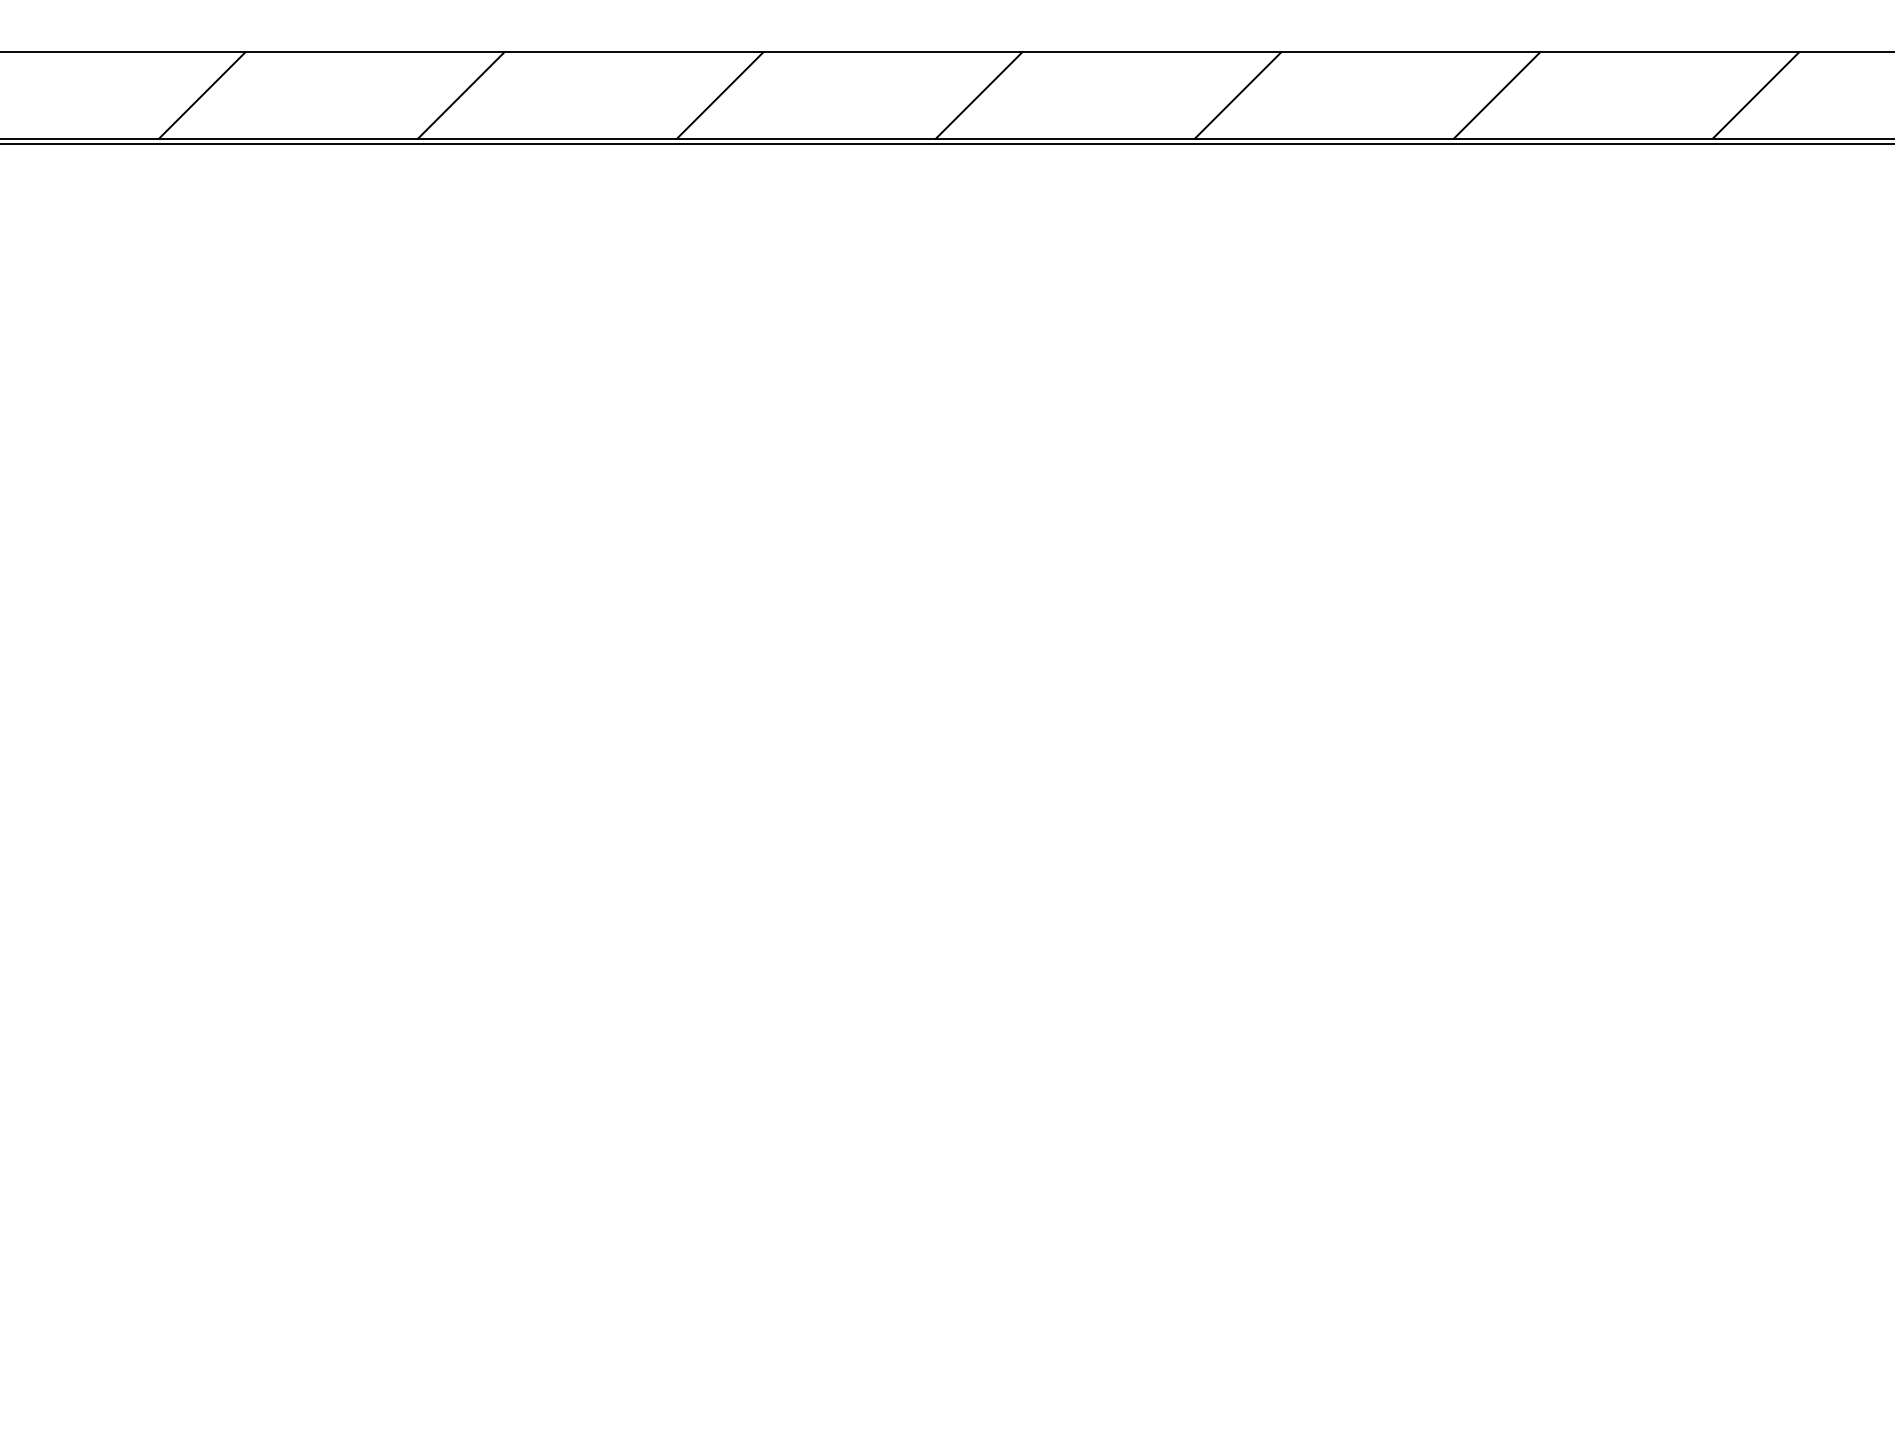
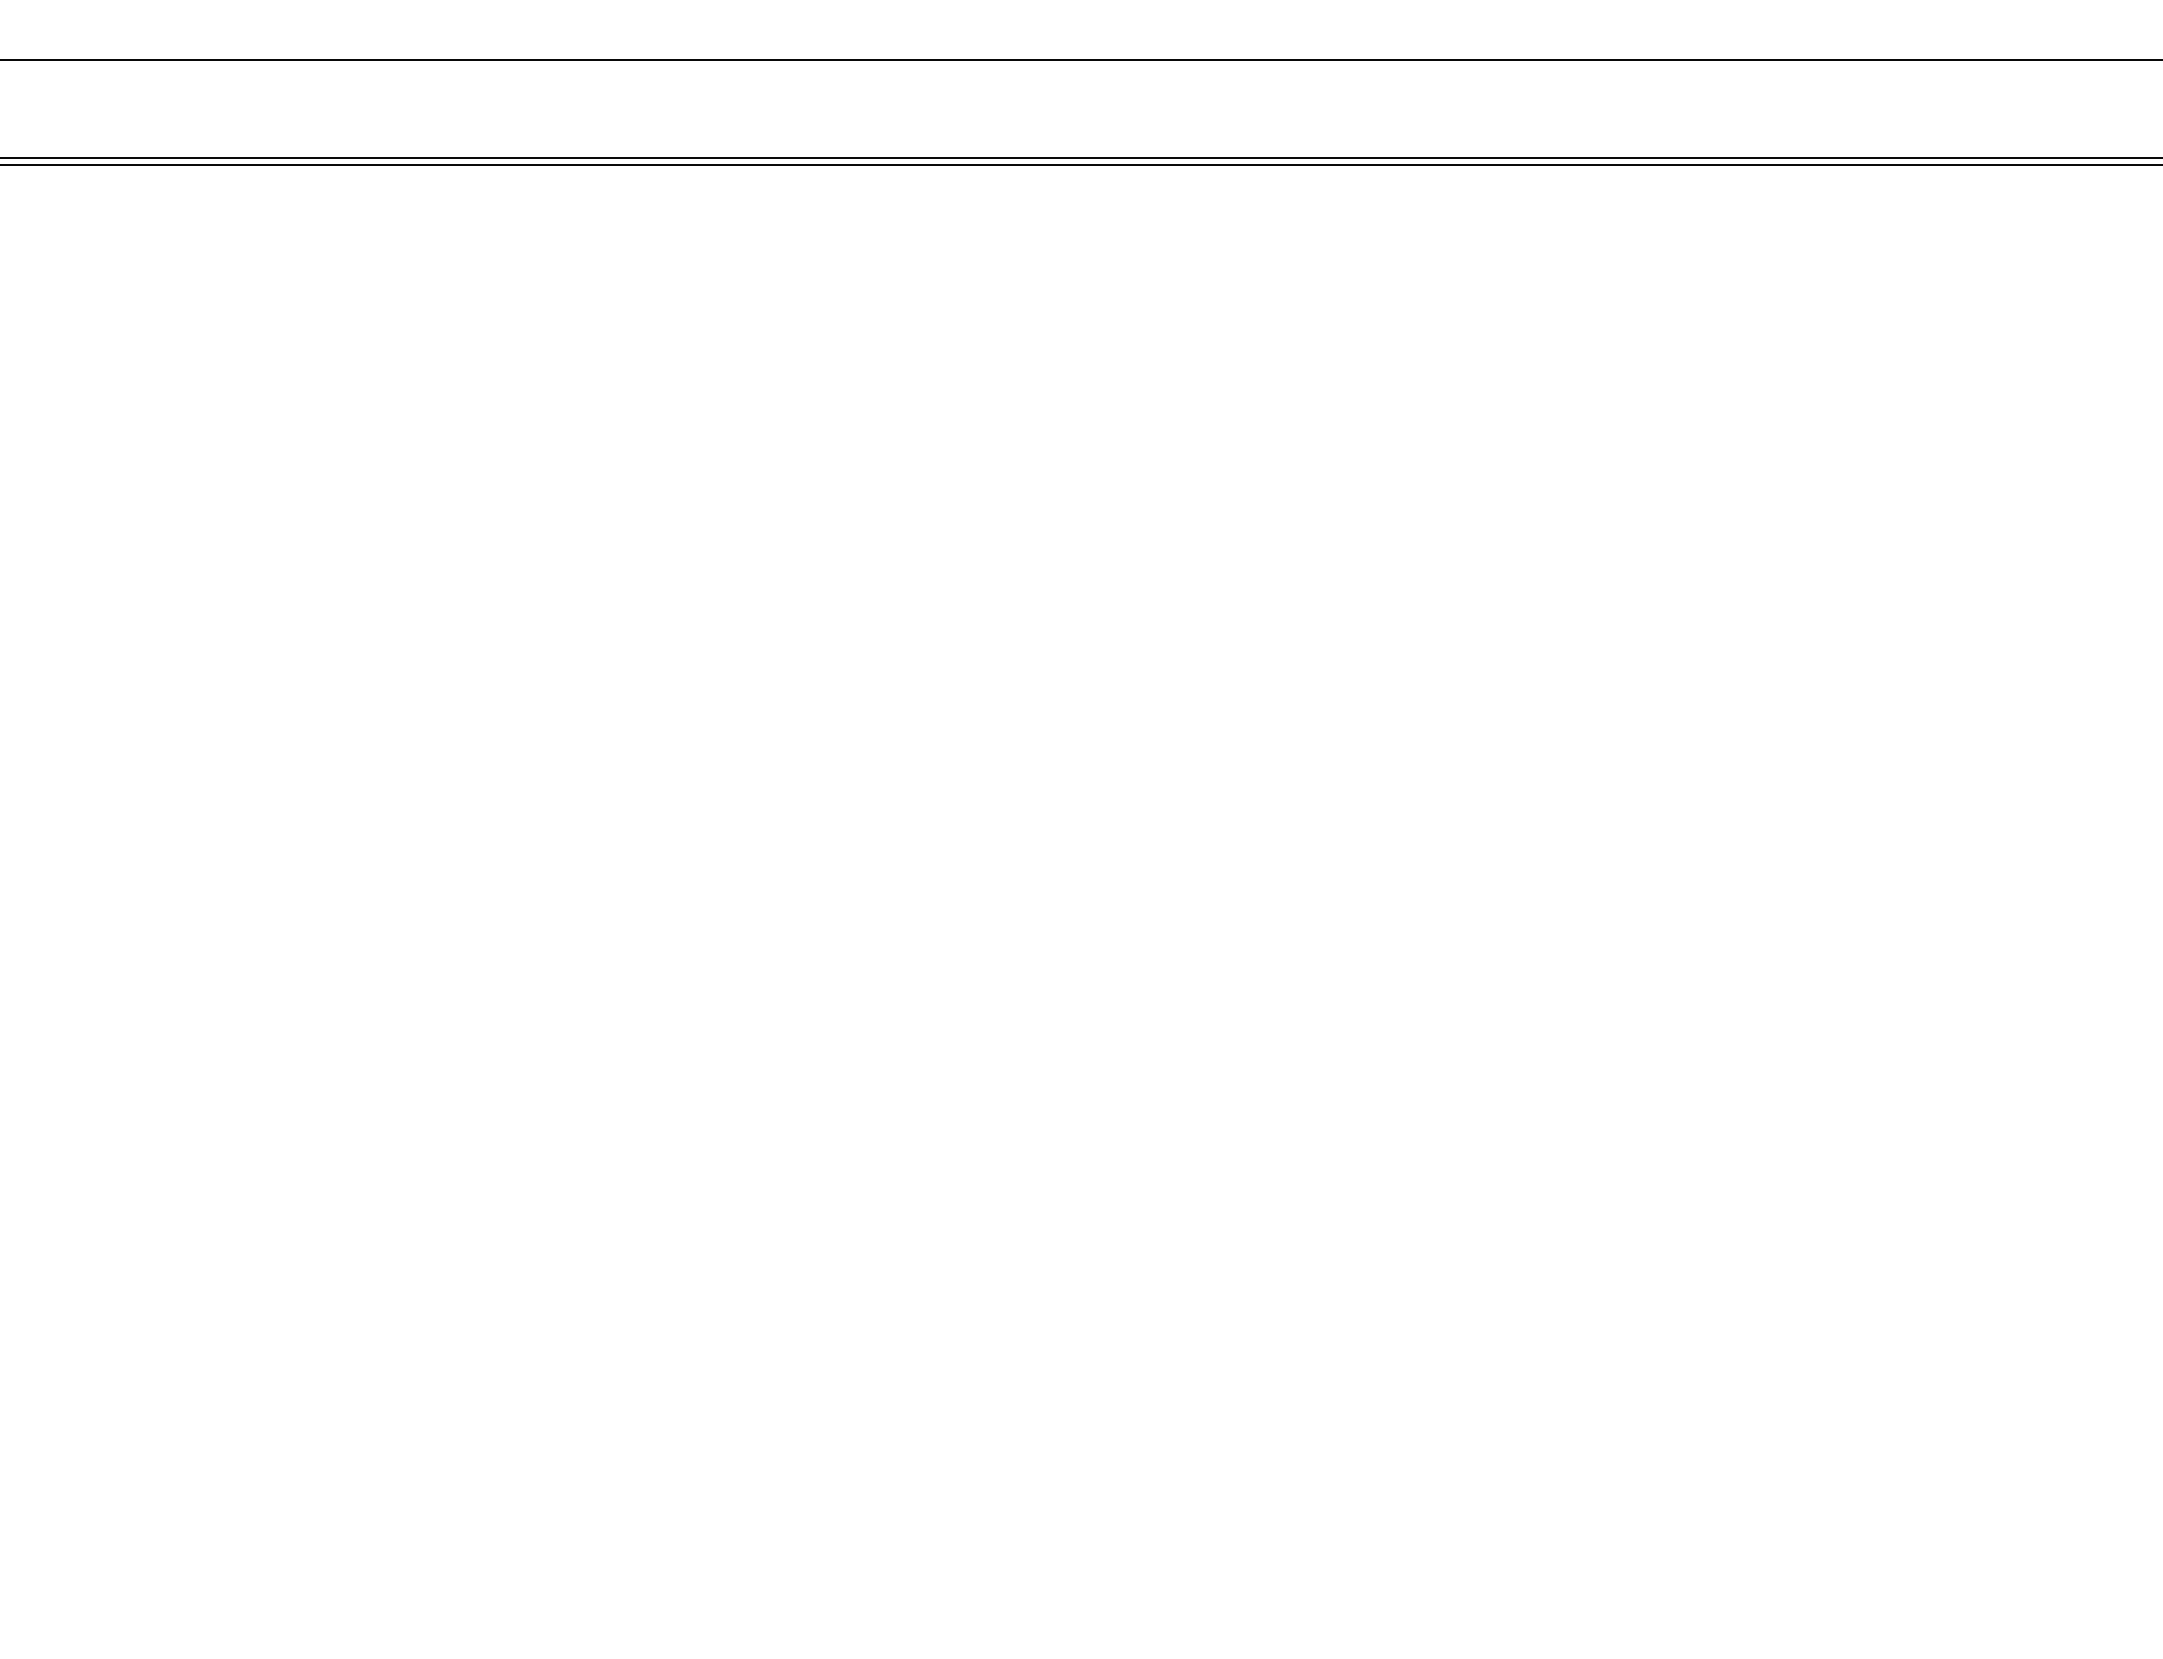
line: (202, 95) -> (230, 109), removed
line: (461, 95) -> (526, 109), removed
line: (719, 95) -> (821, 109), removed
line: (978, 95) -> (1116, 109), removed
line: (1237, 95) -> (1412, 109), removed
line: (1496, 95) -> (1708, 109), removed
line: (1755, 95) -> (2003, 109), removed

